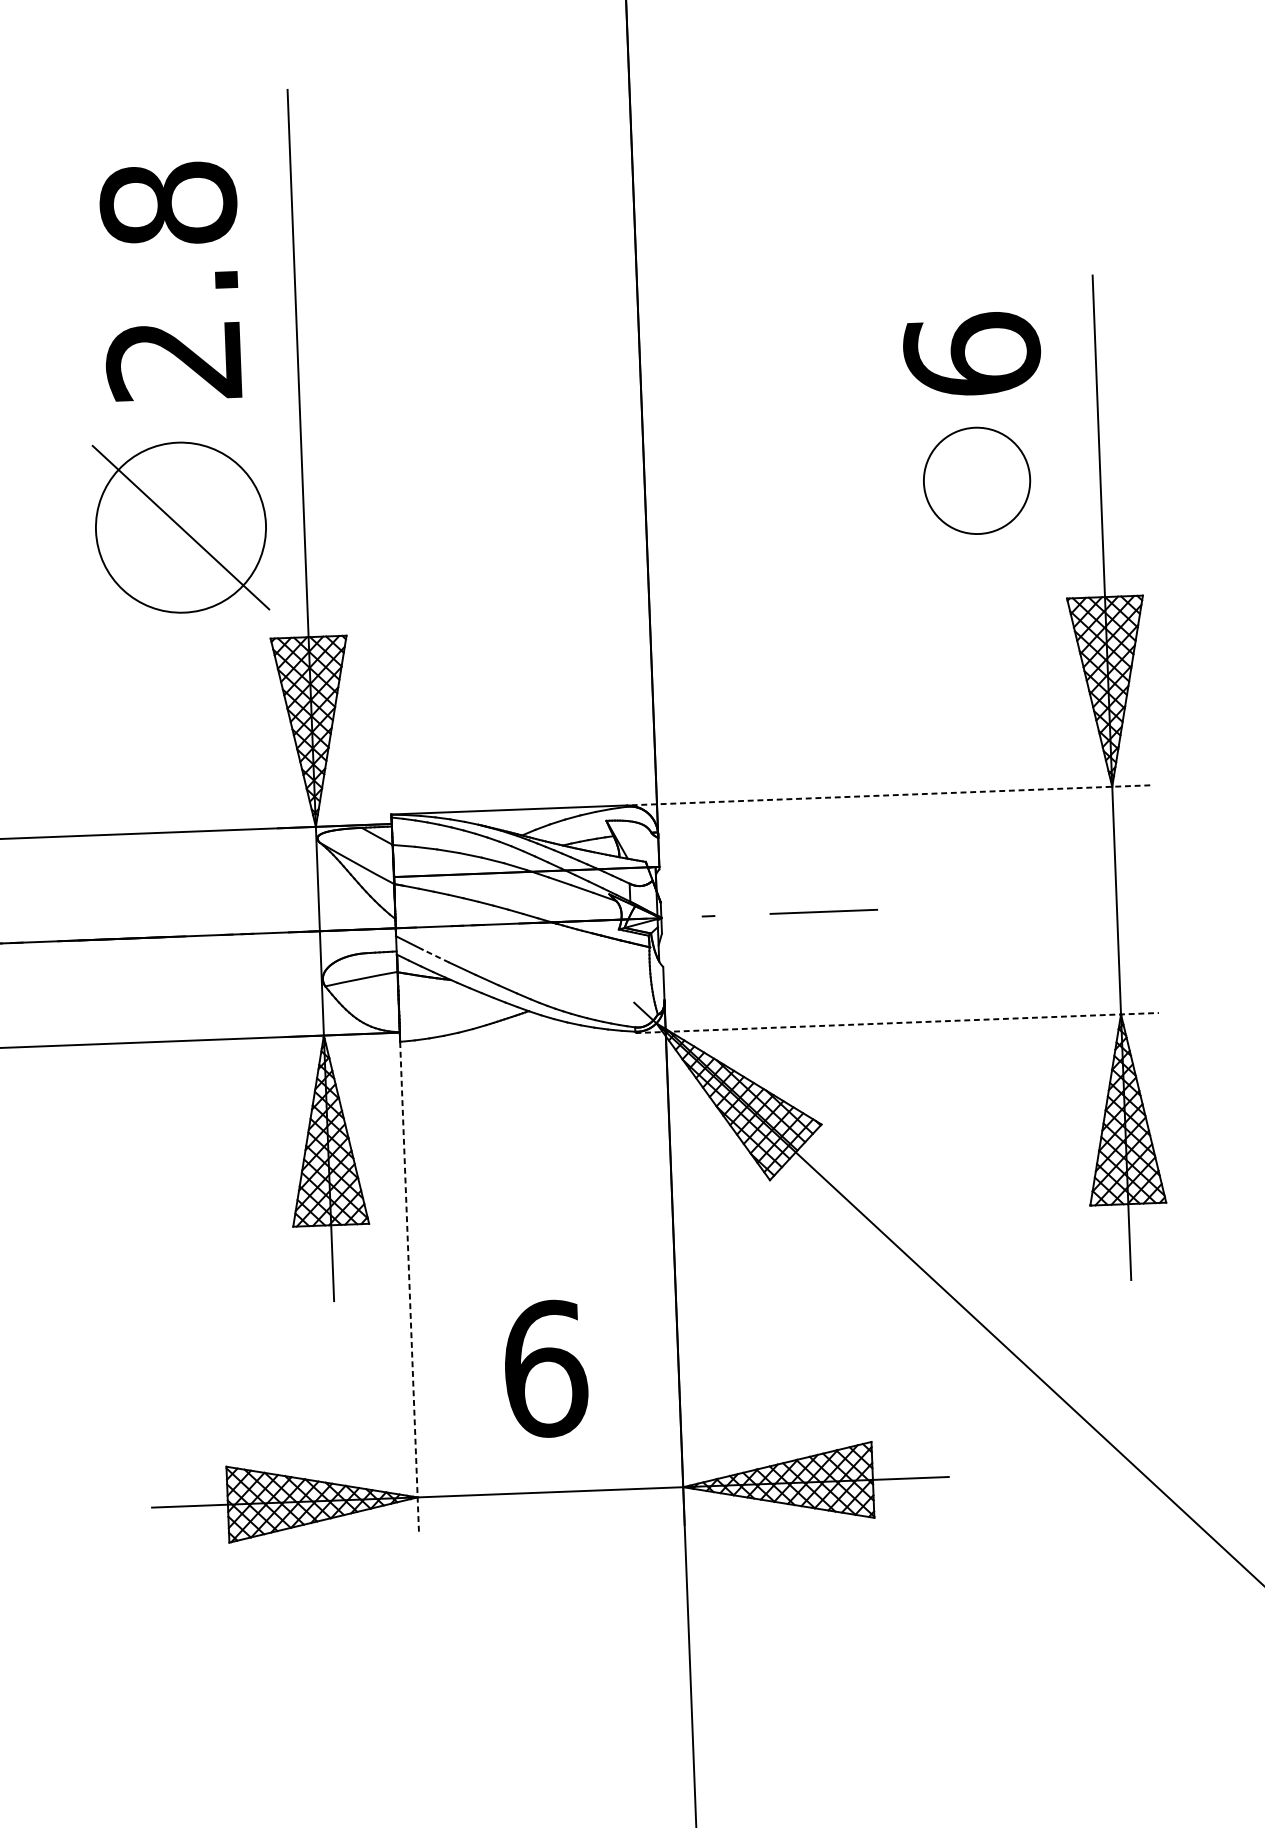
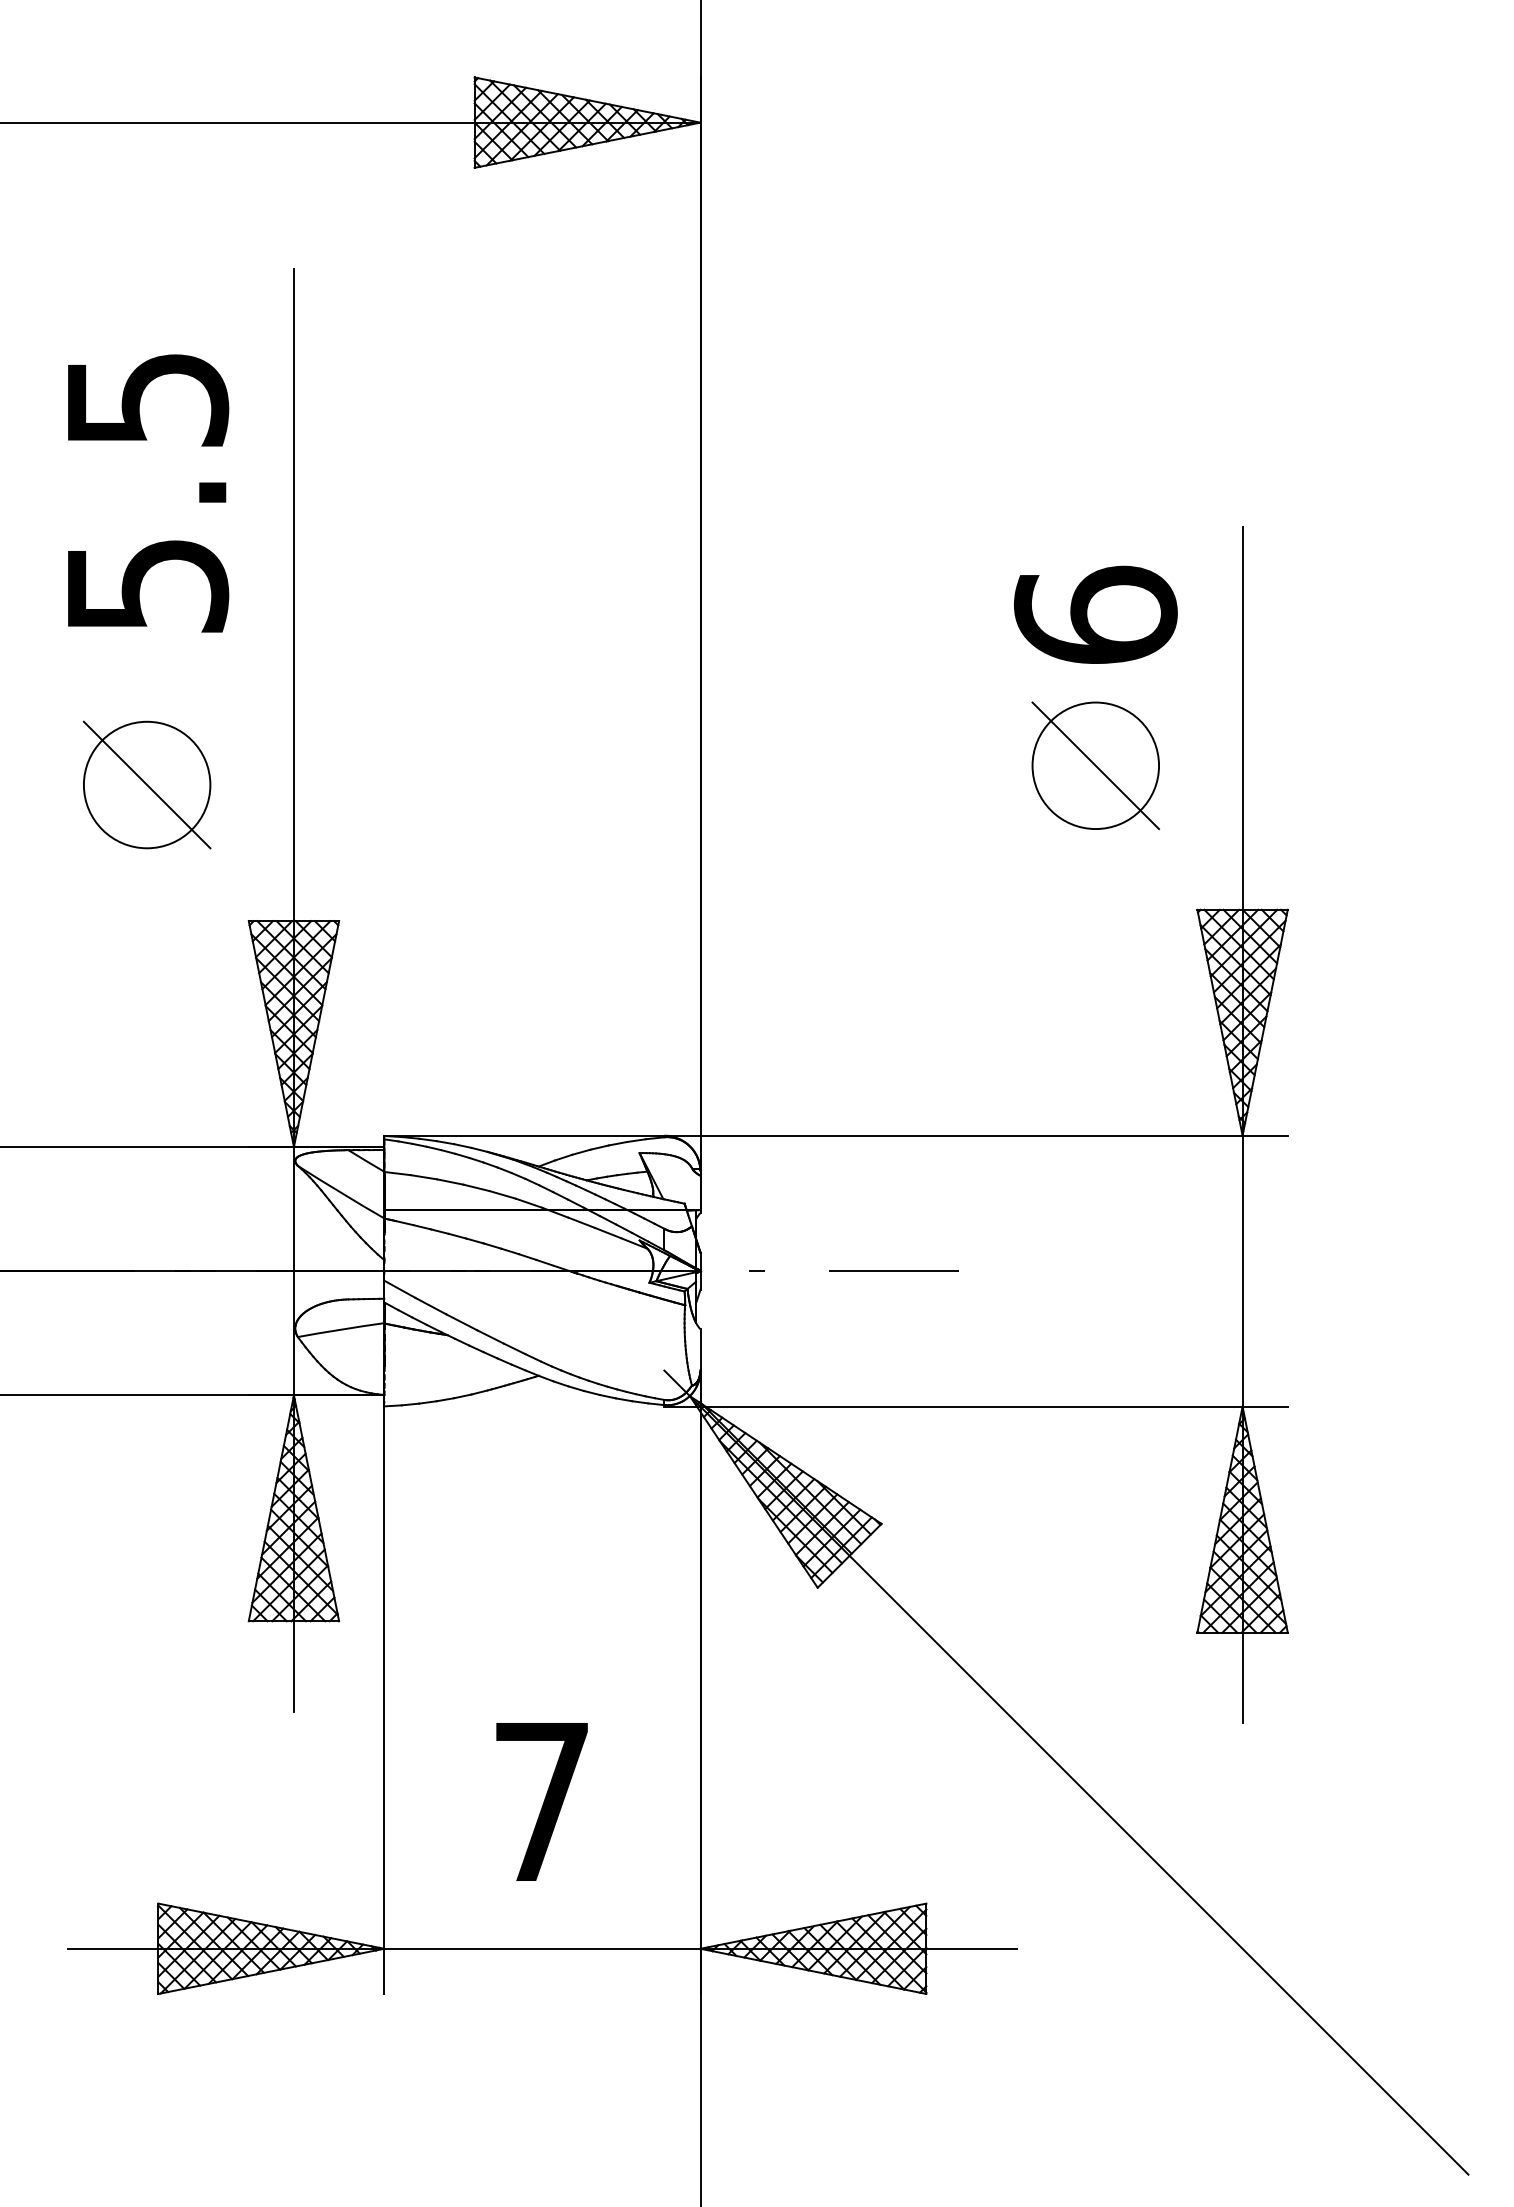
text: (171, 281) -> (147, 491), 2.8 -> 5.5
line: (976, 480) -> (1095, 765), added
part: (180, 527) -> (146, 784), size x0.62
line: (888, 795) -> (976, 1135), dashed -> solid
line: (435, 956) -> (430, 1306), dashed -> solid
line: (897, 1022) -> (976, 1406), dashed -> solid
line: (409, 1288) -> (384, 1700), dashed -> solid
text: (546, 1369) -> (543, 1802), 6 -> 7

